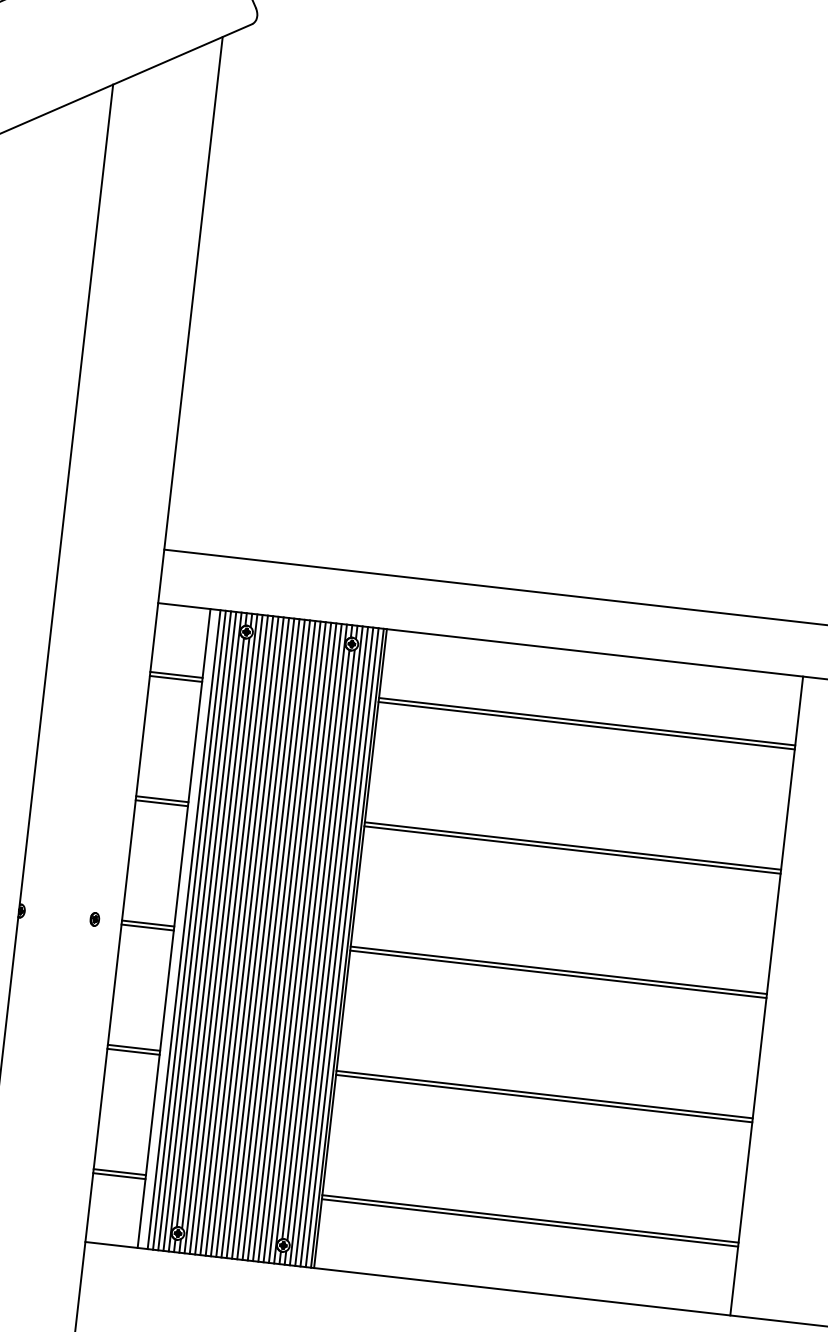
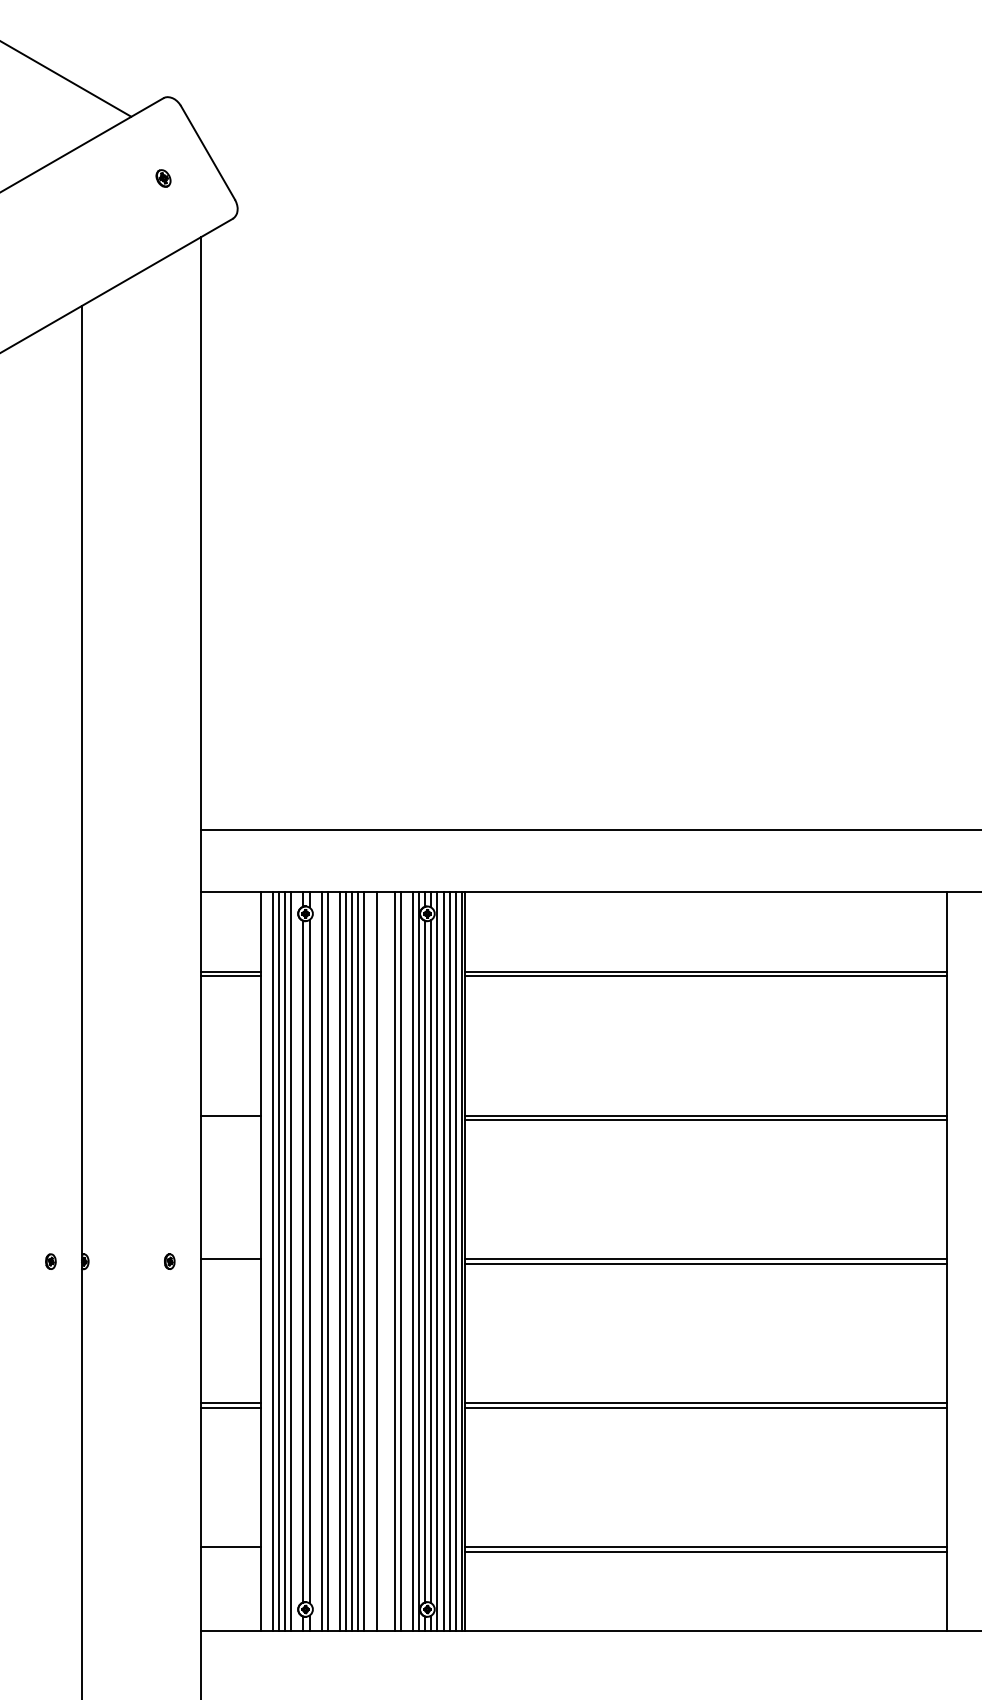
line: (161, 803) -> (230, 1120), removed
line: (147, 927) -> (230, 1264), removed
line: (205, 931) -> (297, 1261), removed
line: (220, 933) -> (315, 1261), removed
line: (236, 935) -> (333, 1261), removed
line: (268, 939) -> (370, 1261), removed
line: (278, 940) -> (382, 1261), removed
line: (284, 940) -> (388, 1261), removed
line: (300, 942) -> (407, 1261), removed
line: (118, 1175) -> (230, 1551), removed

